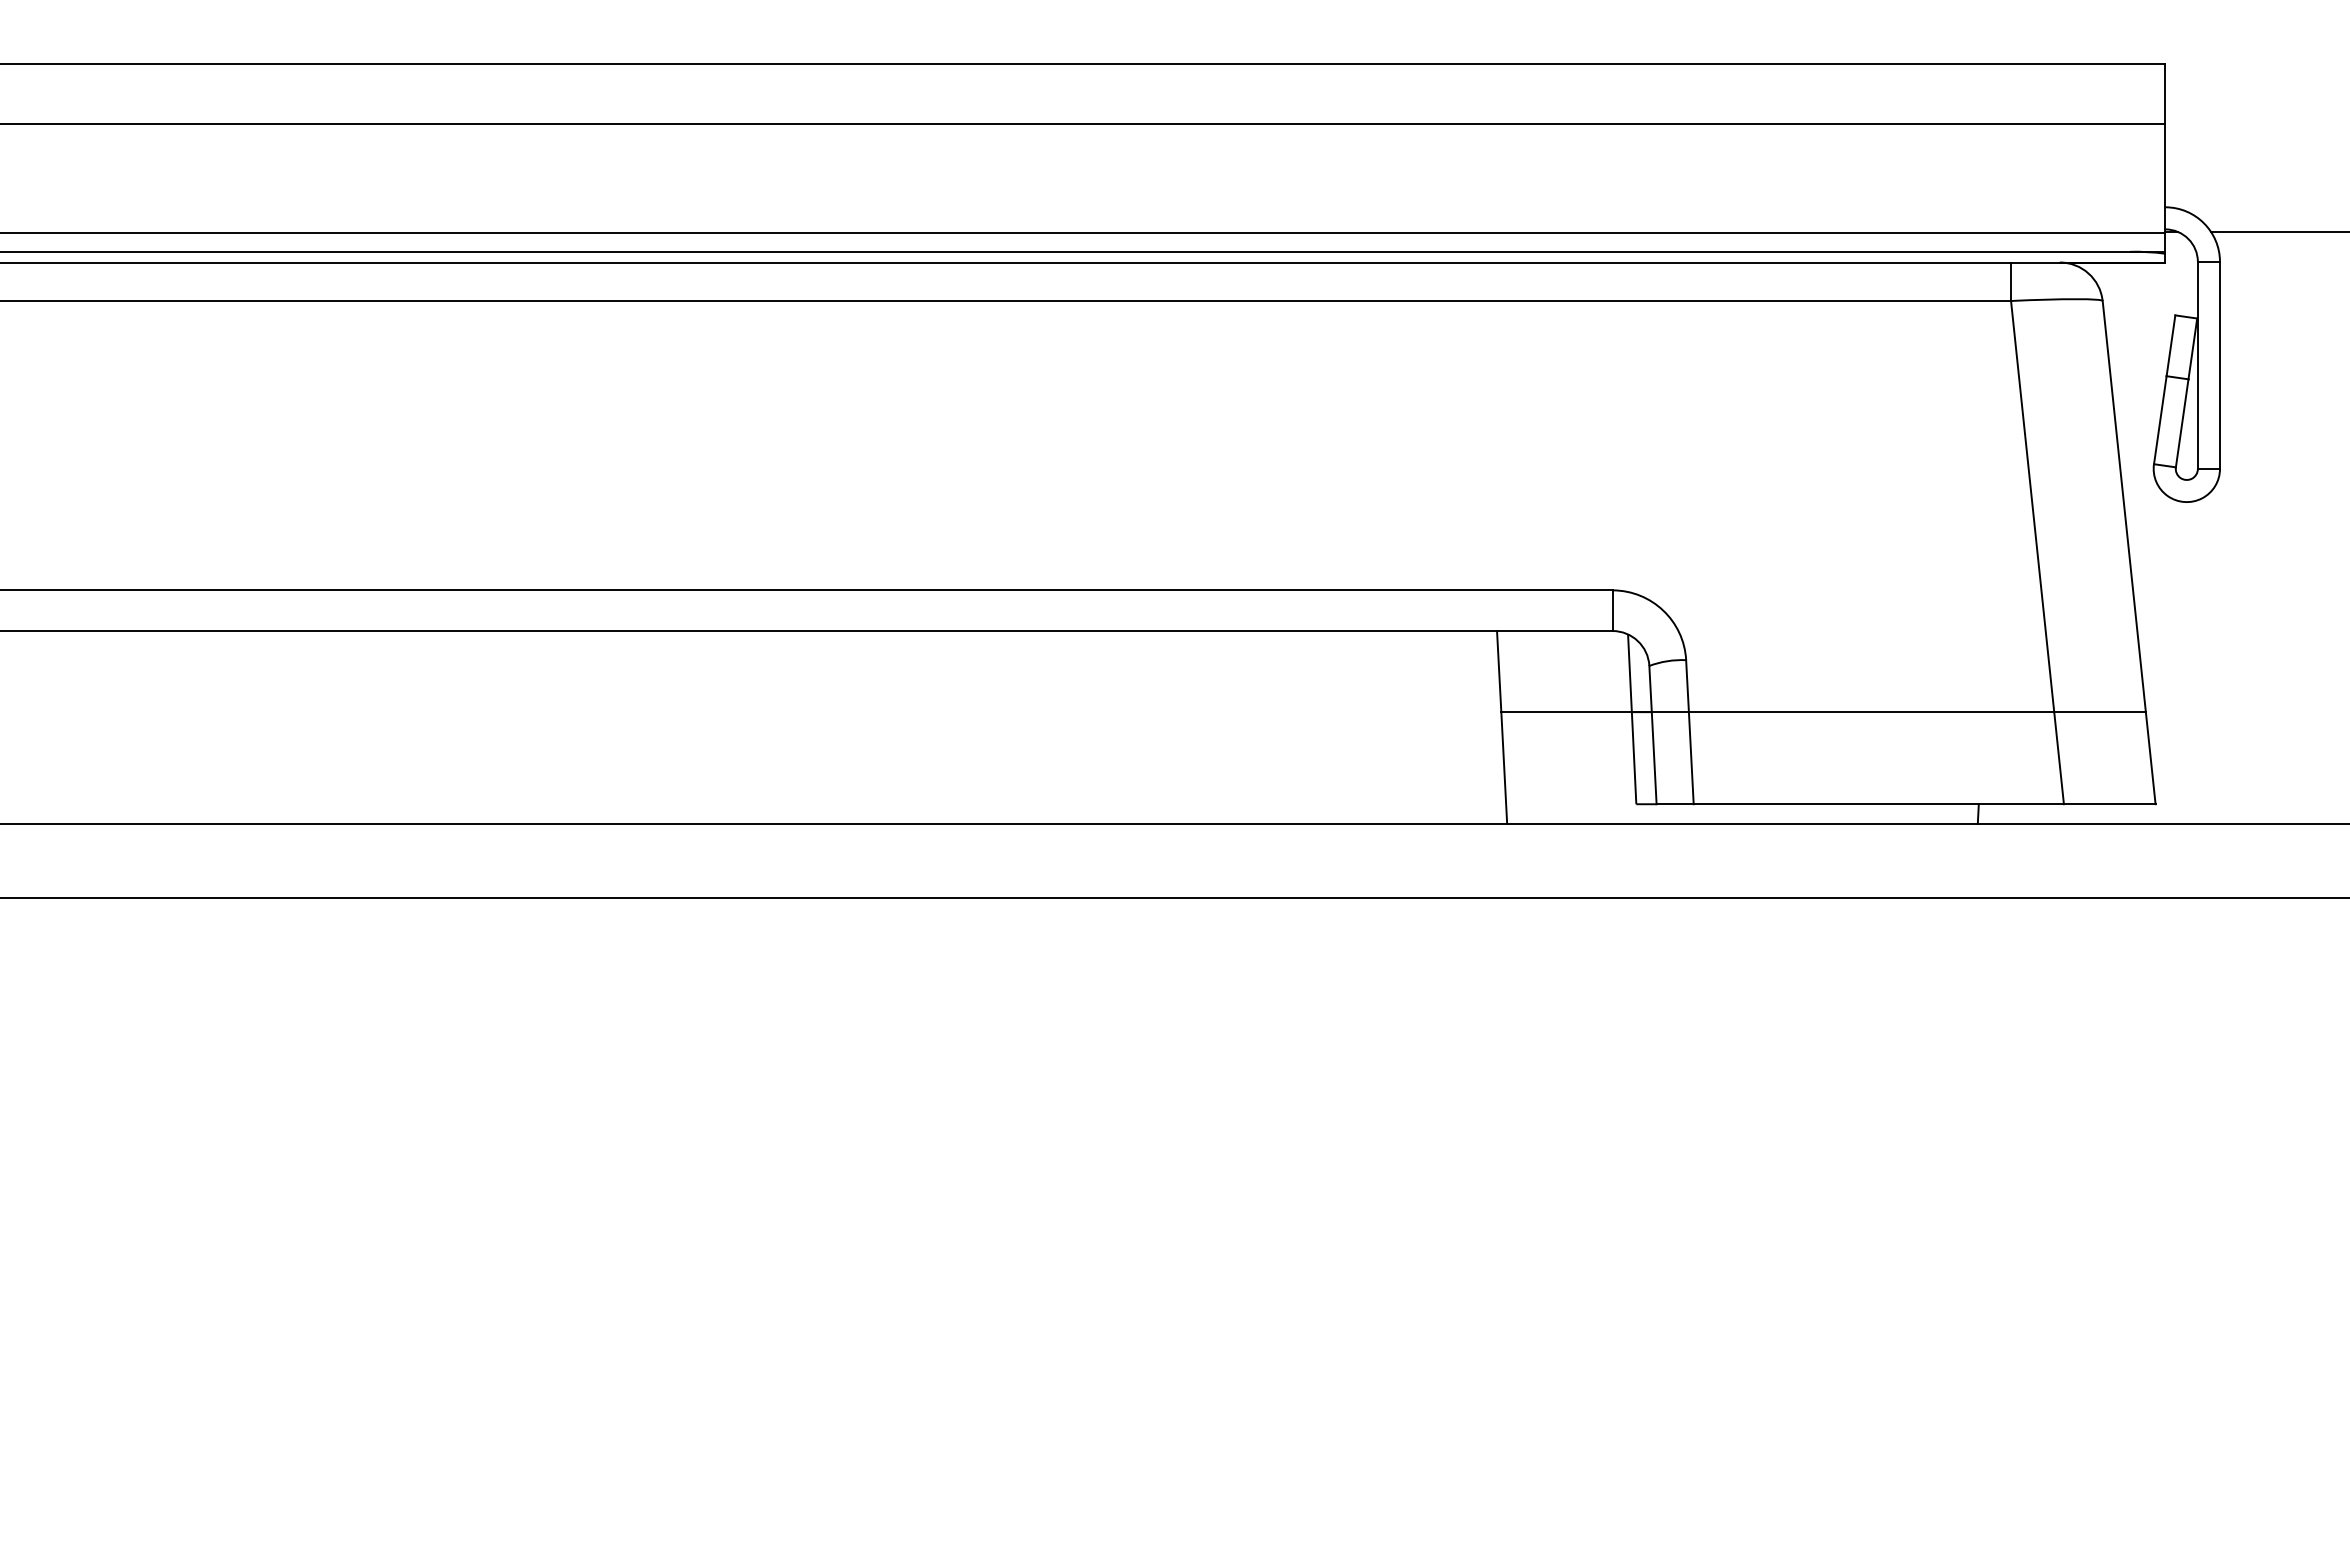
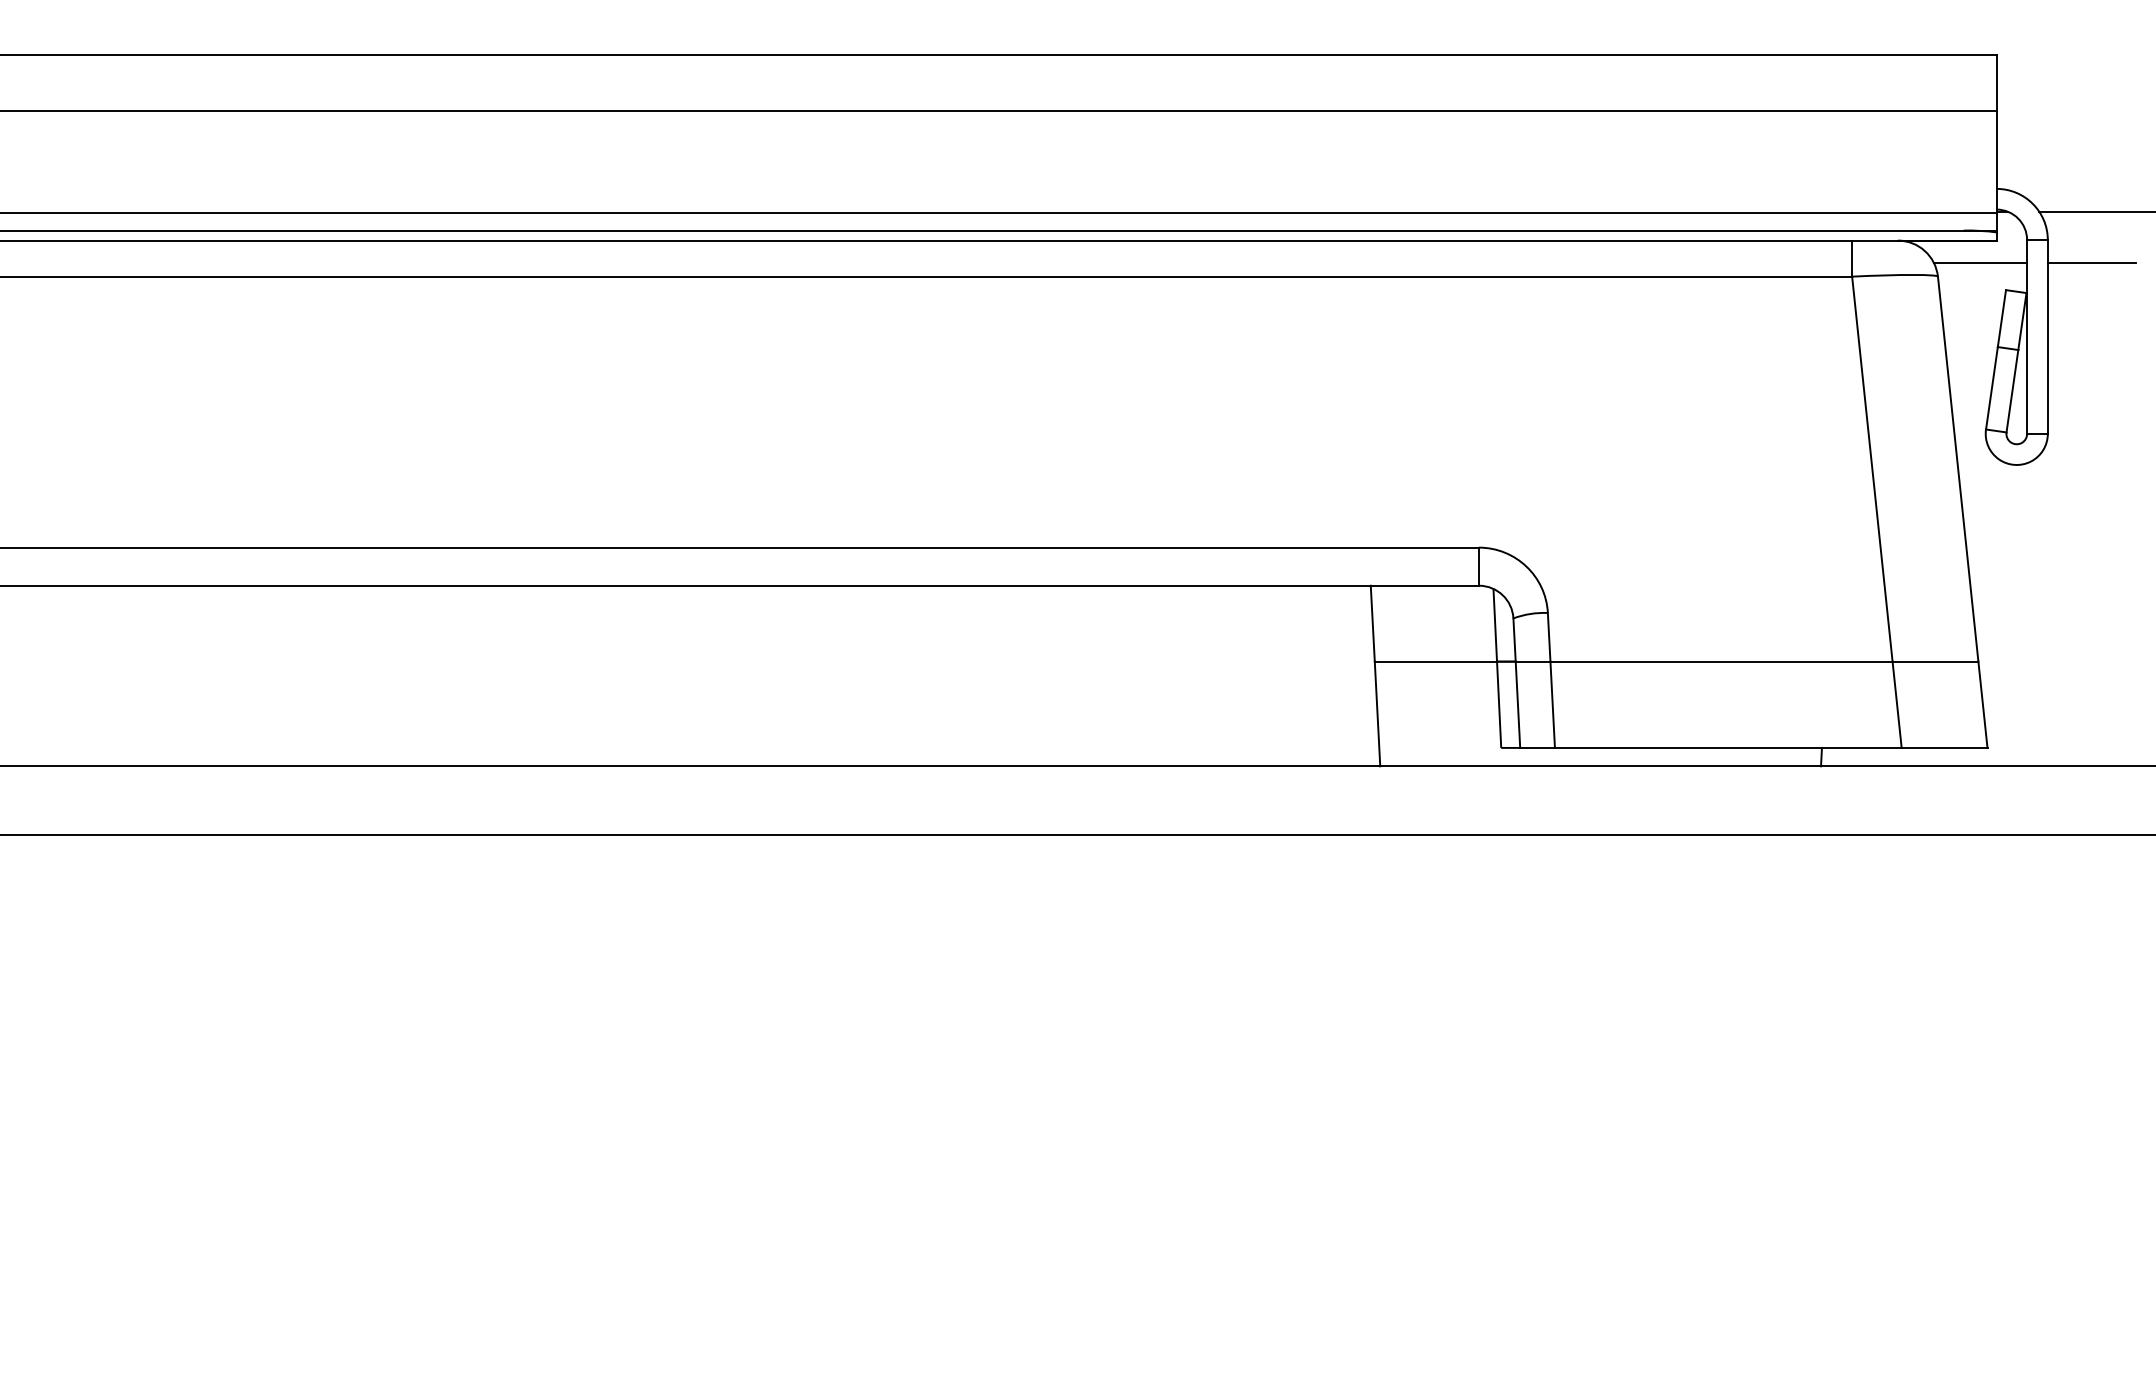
line: (2147, 286) -> (1979, 263), added
line: (2266, 286) -> (2091, 263), added

